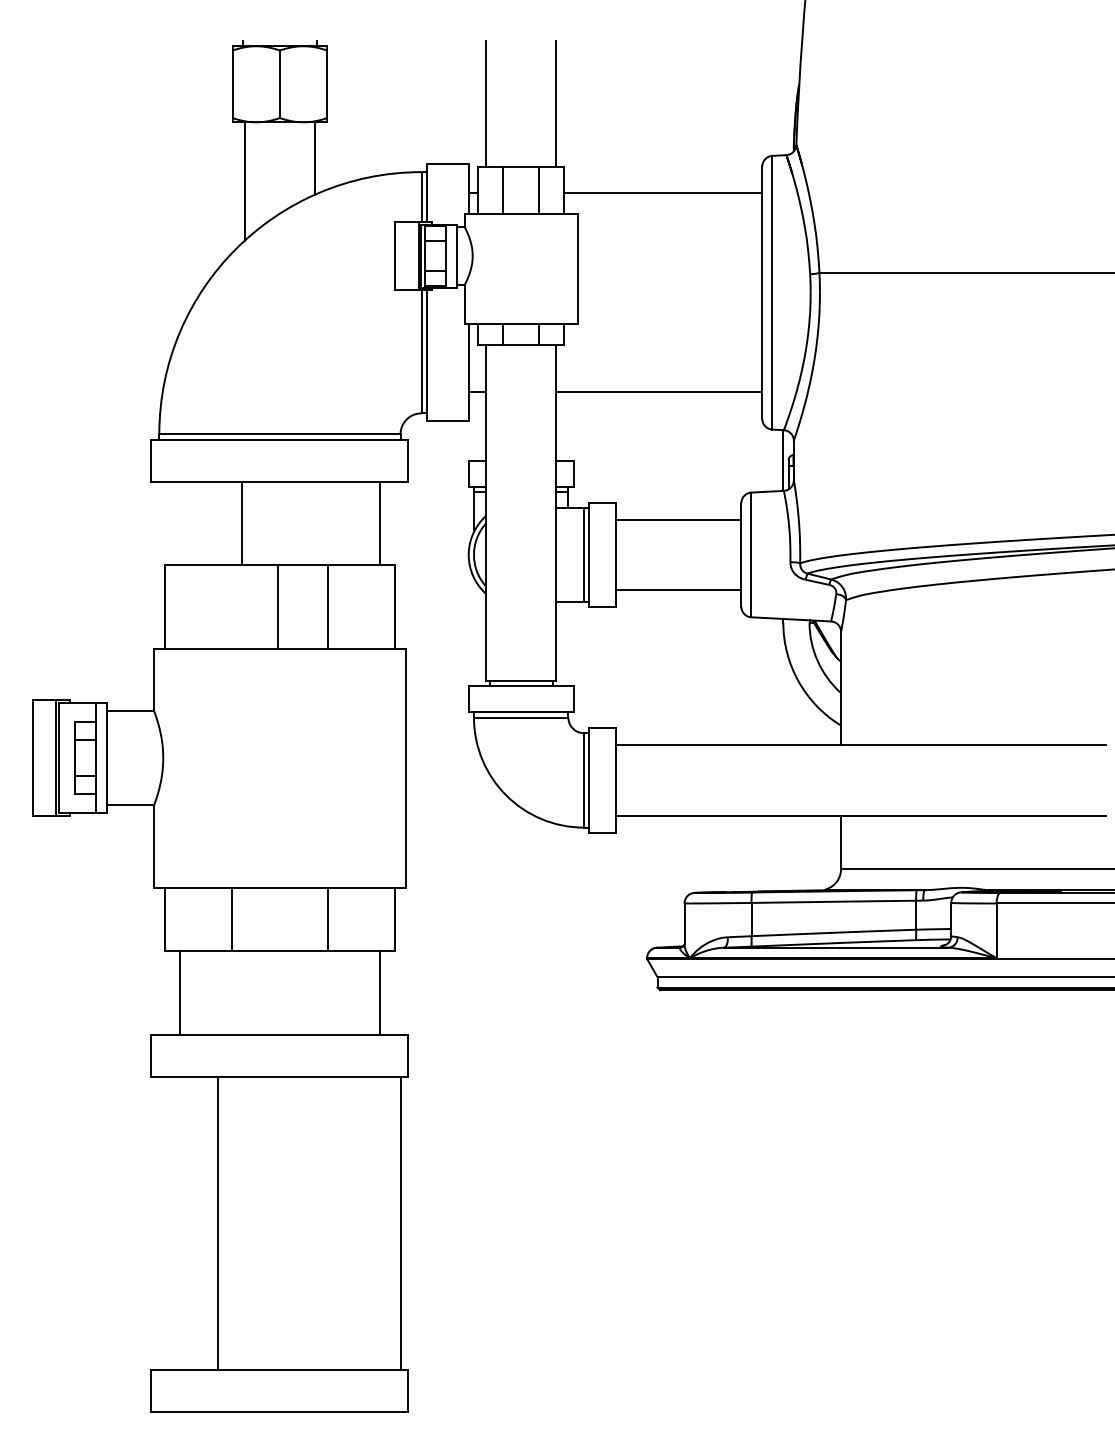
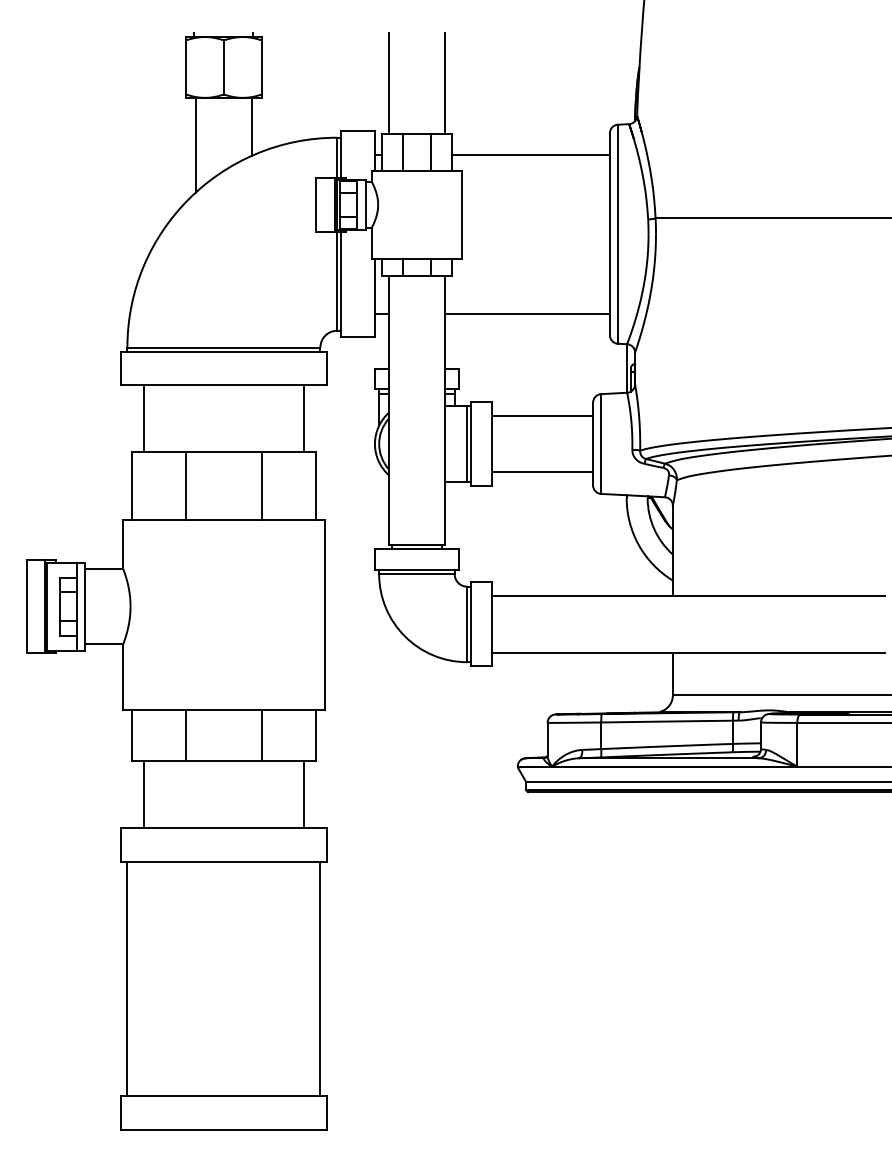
line: (241, 523) -> (144, 418), moved
line: (278, 606) -> (185, 485), moved
line: (218, 1222) -> (127, 978), moved

